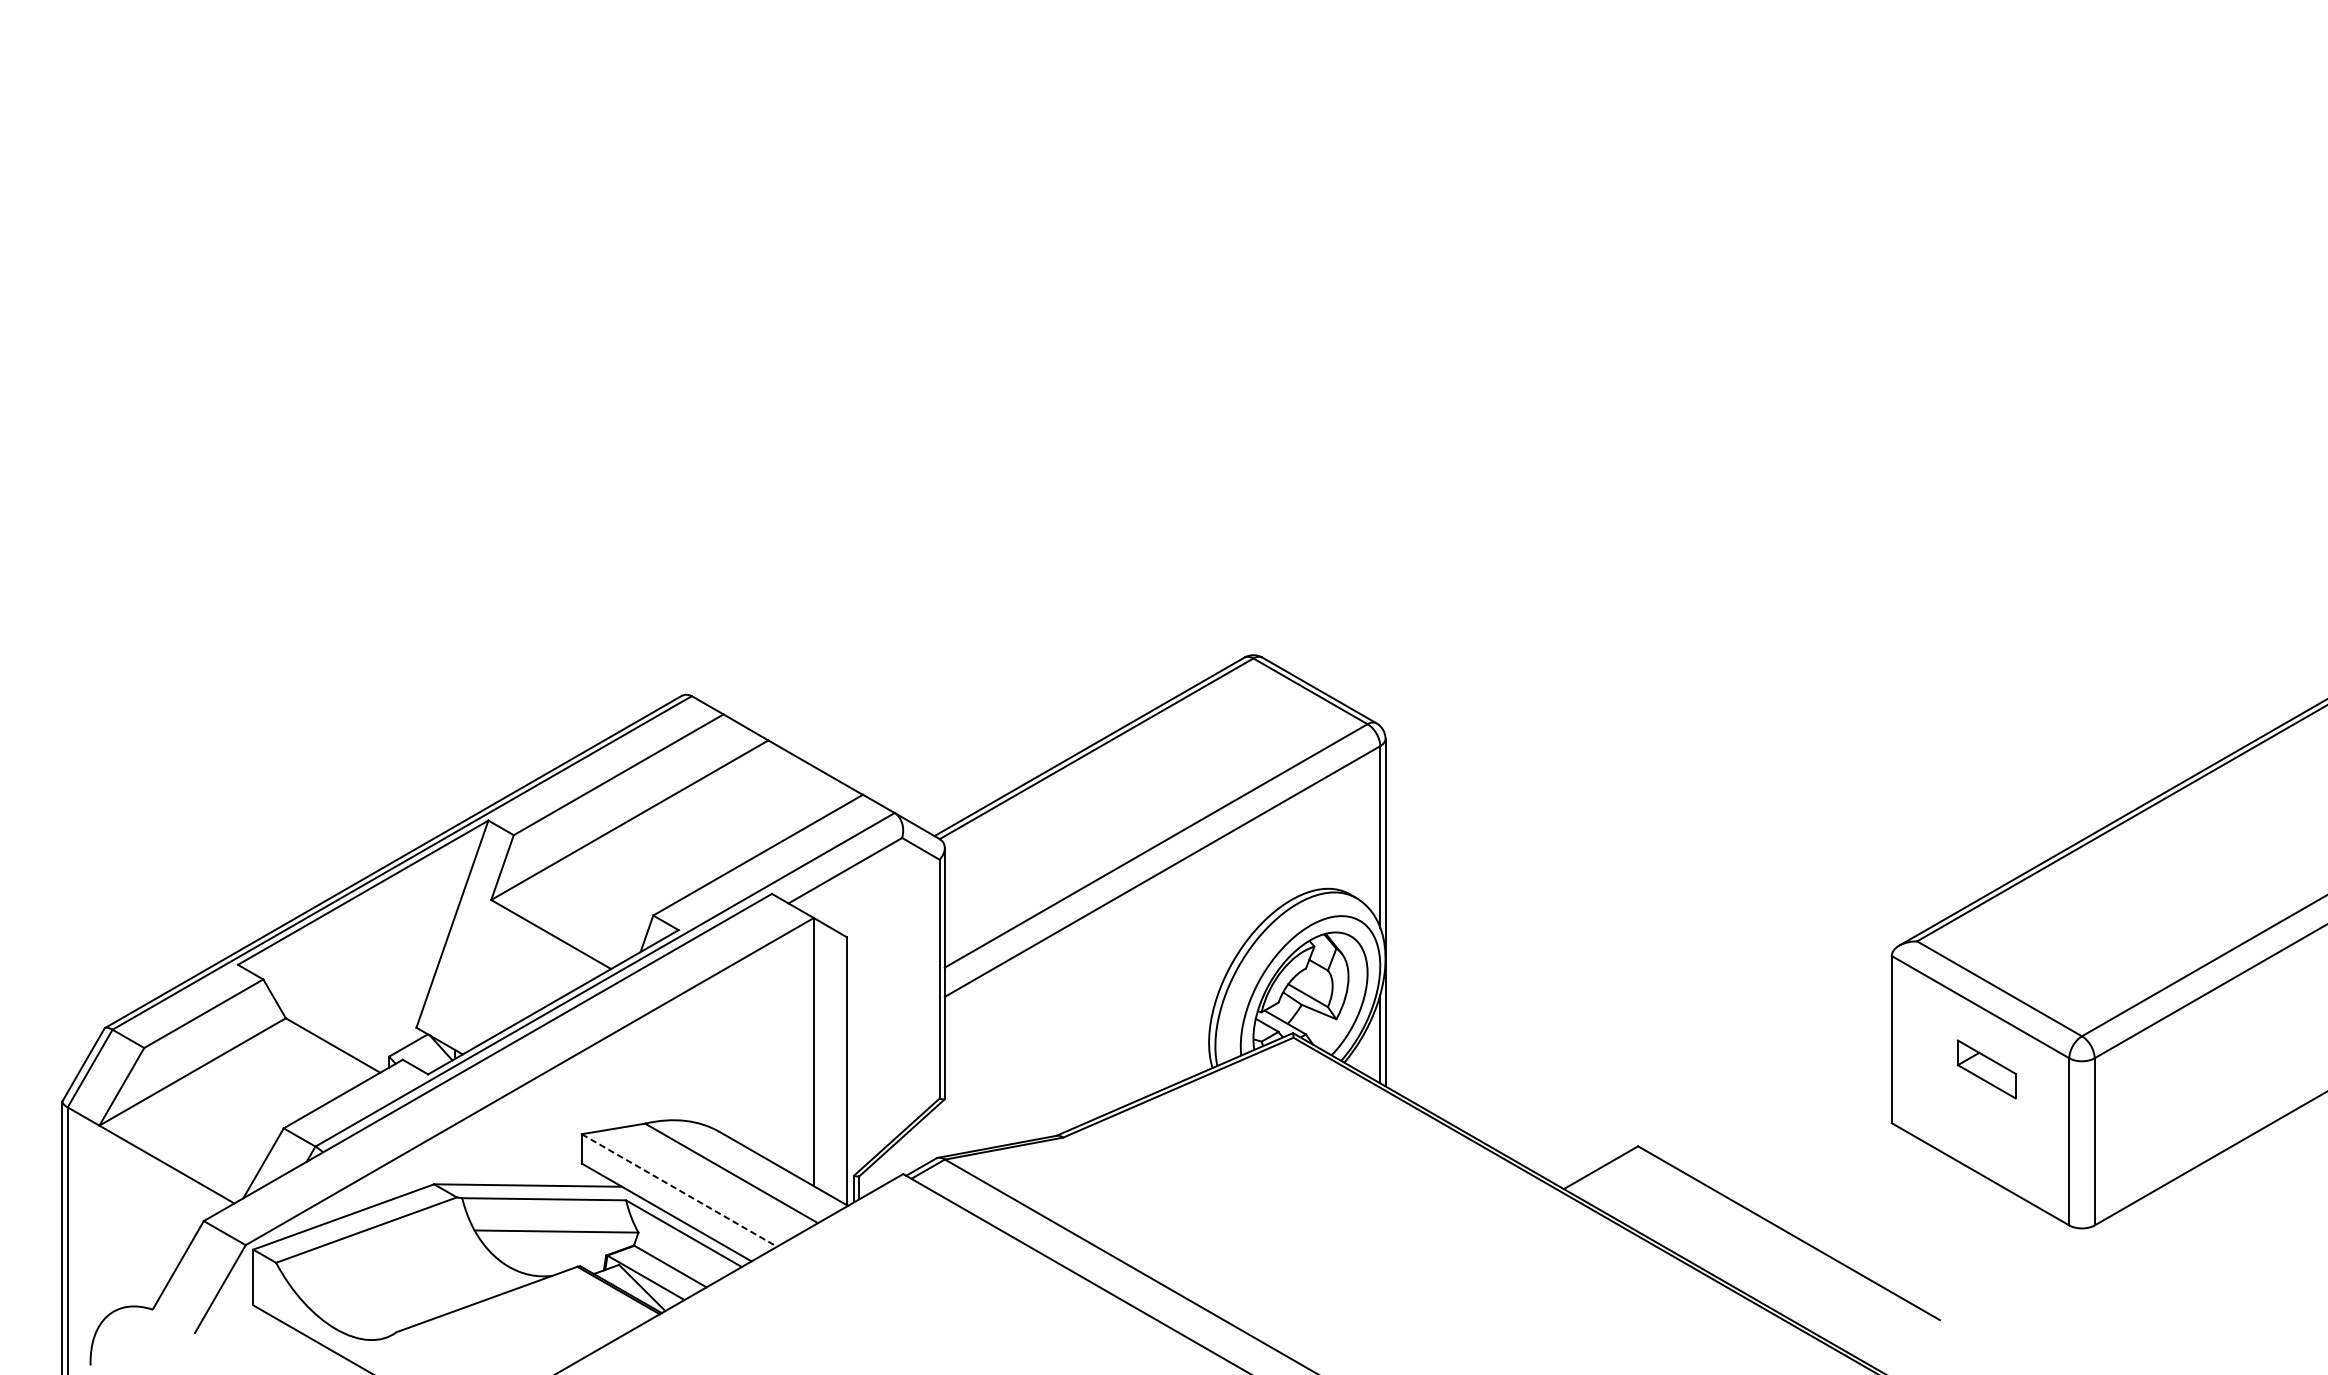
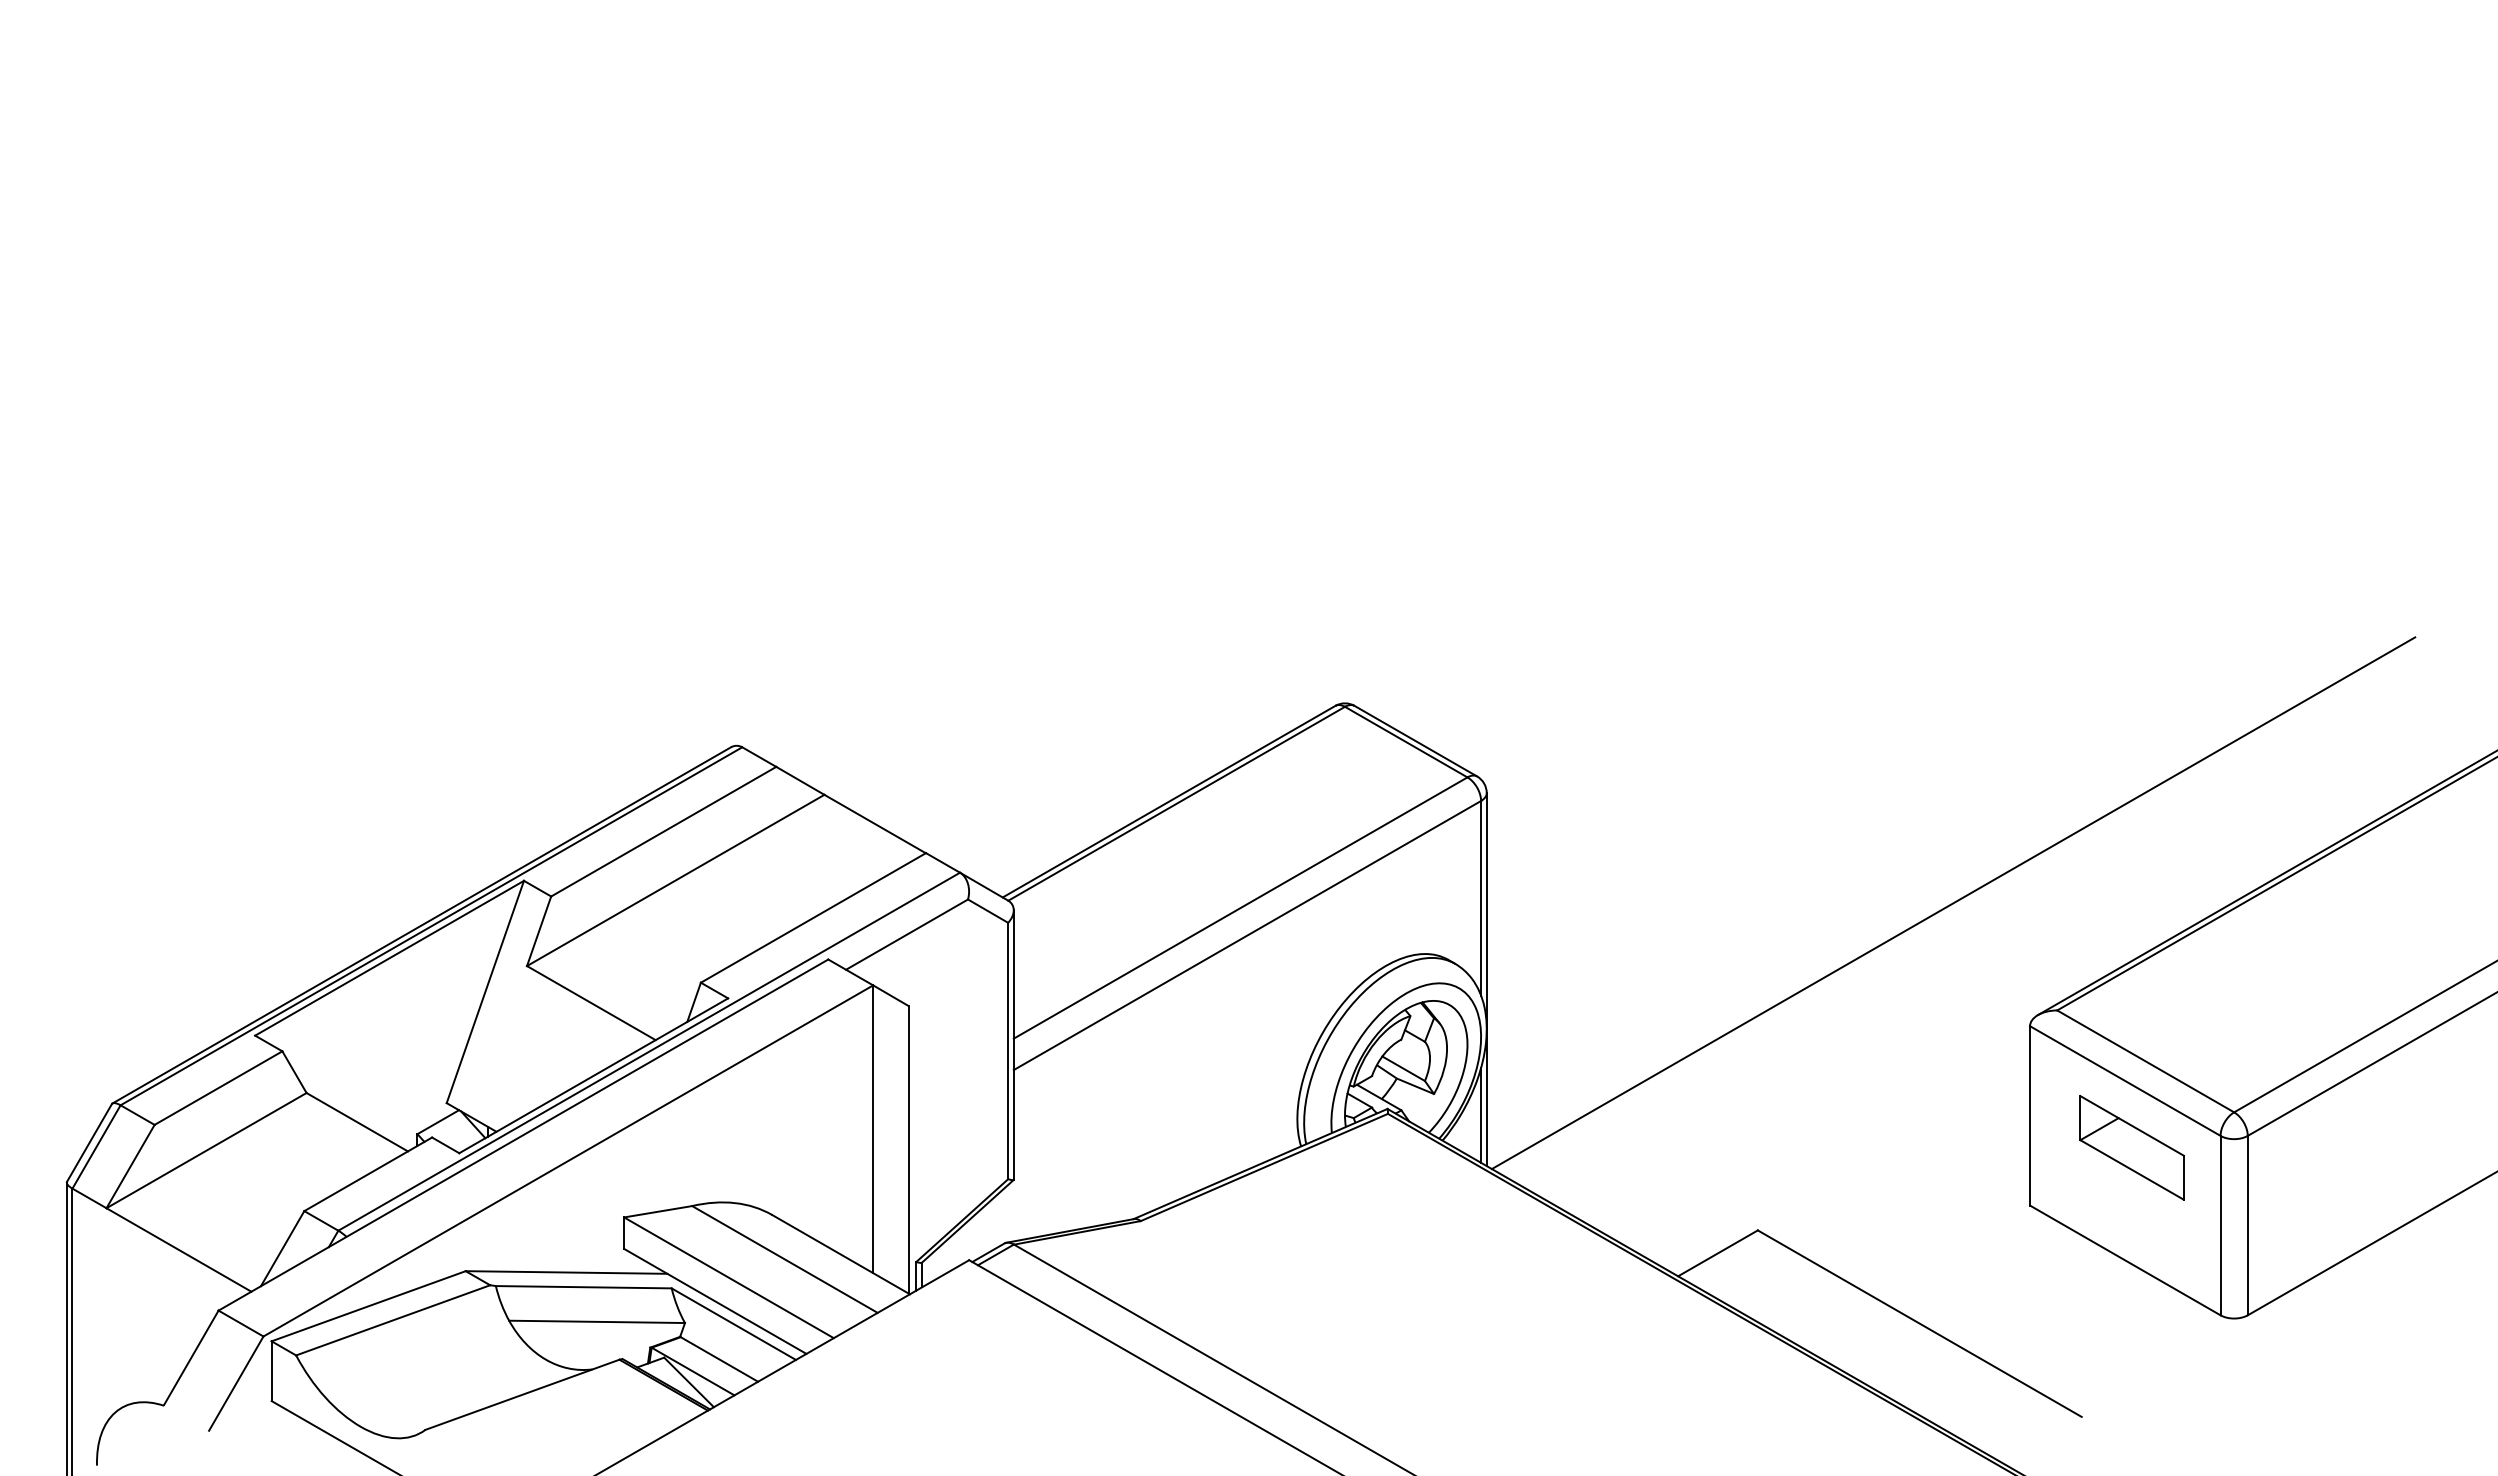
line: (1820, 841) -> (1953, 903), added
part: (1986, 1069) -> (2131, 1147), size x1.67
line: (678, 1190) -> (728, 1277), dashed -> solid

